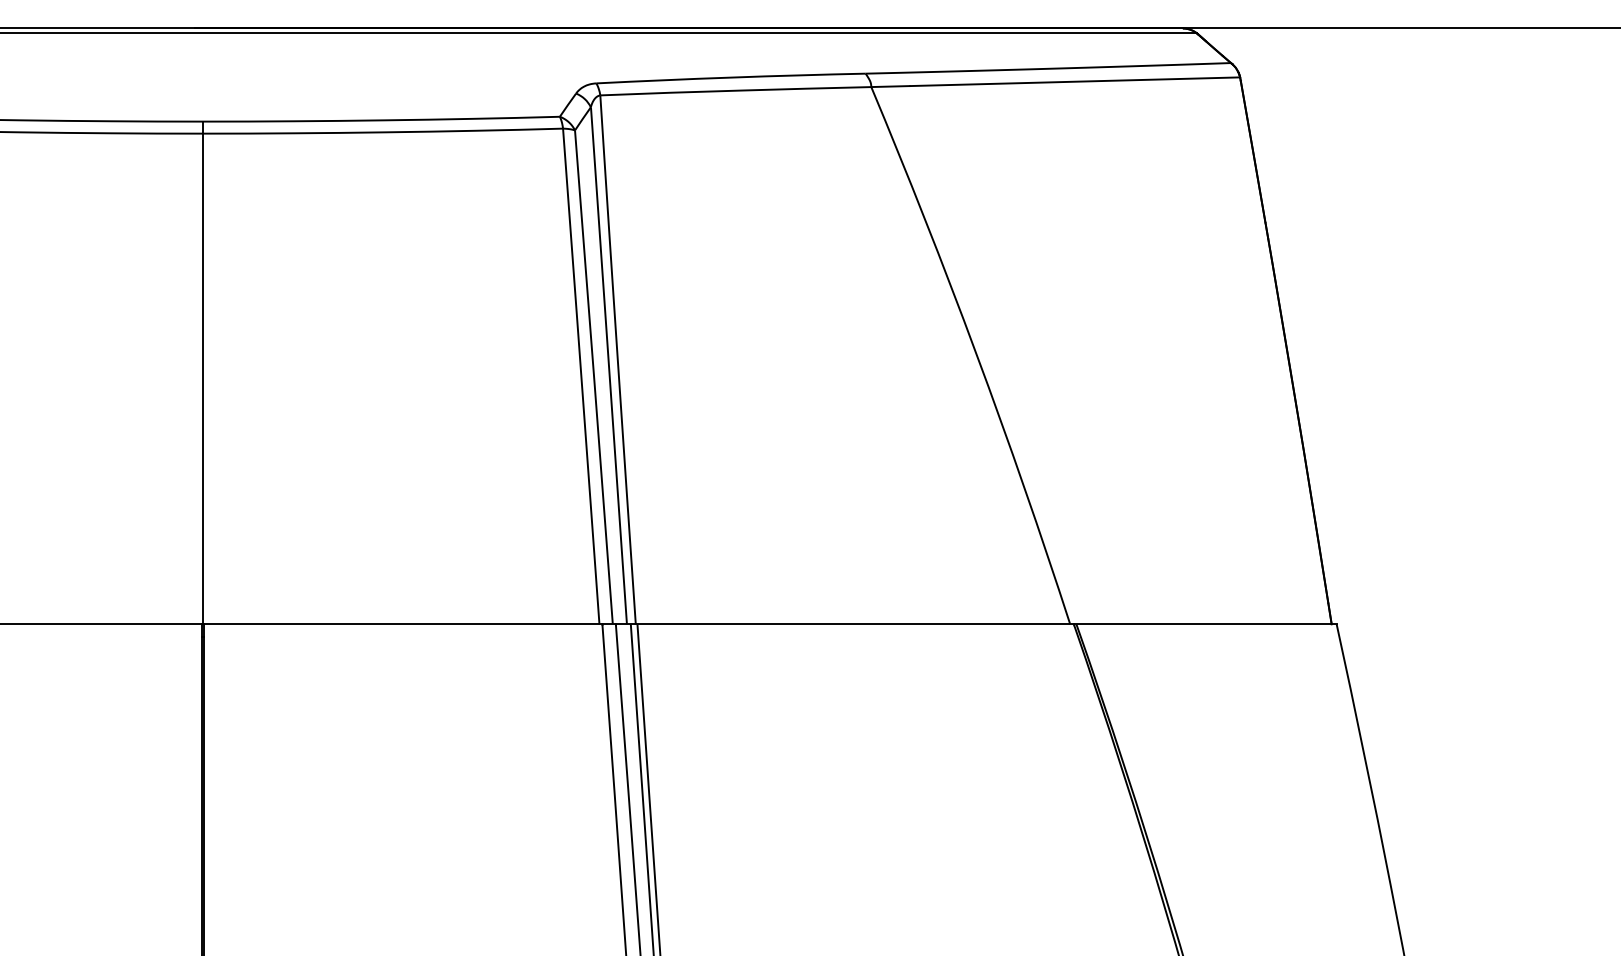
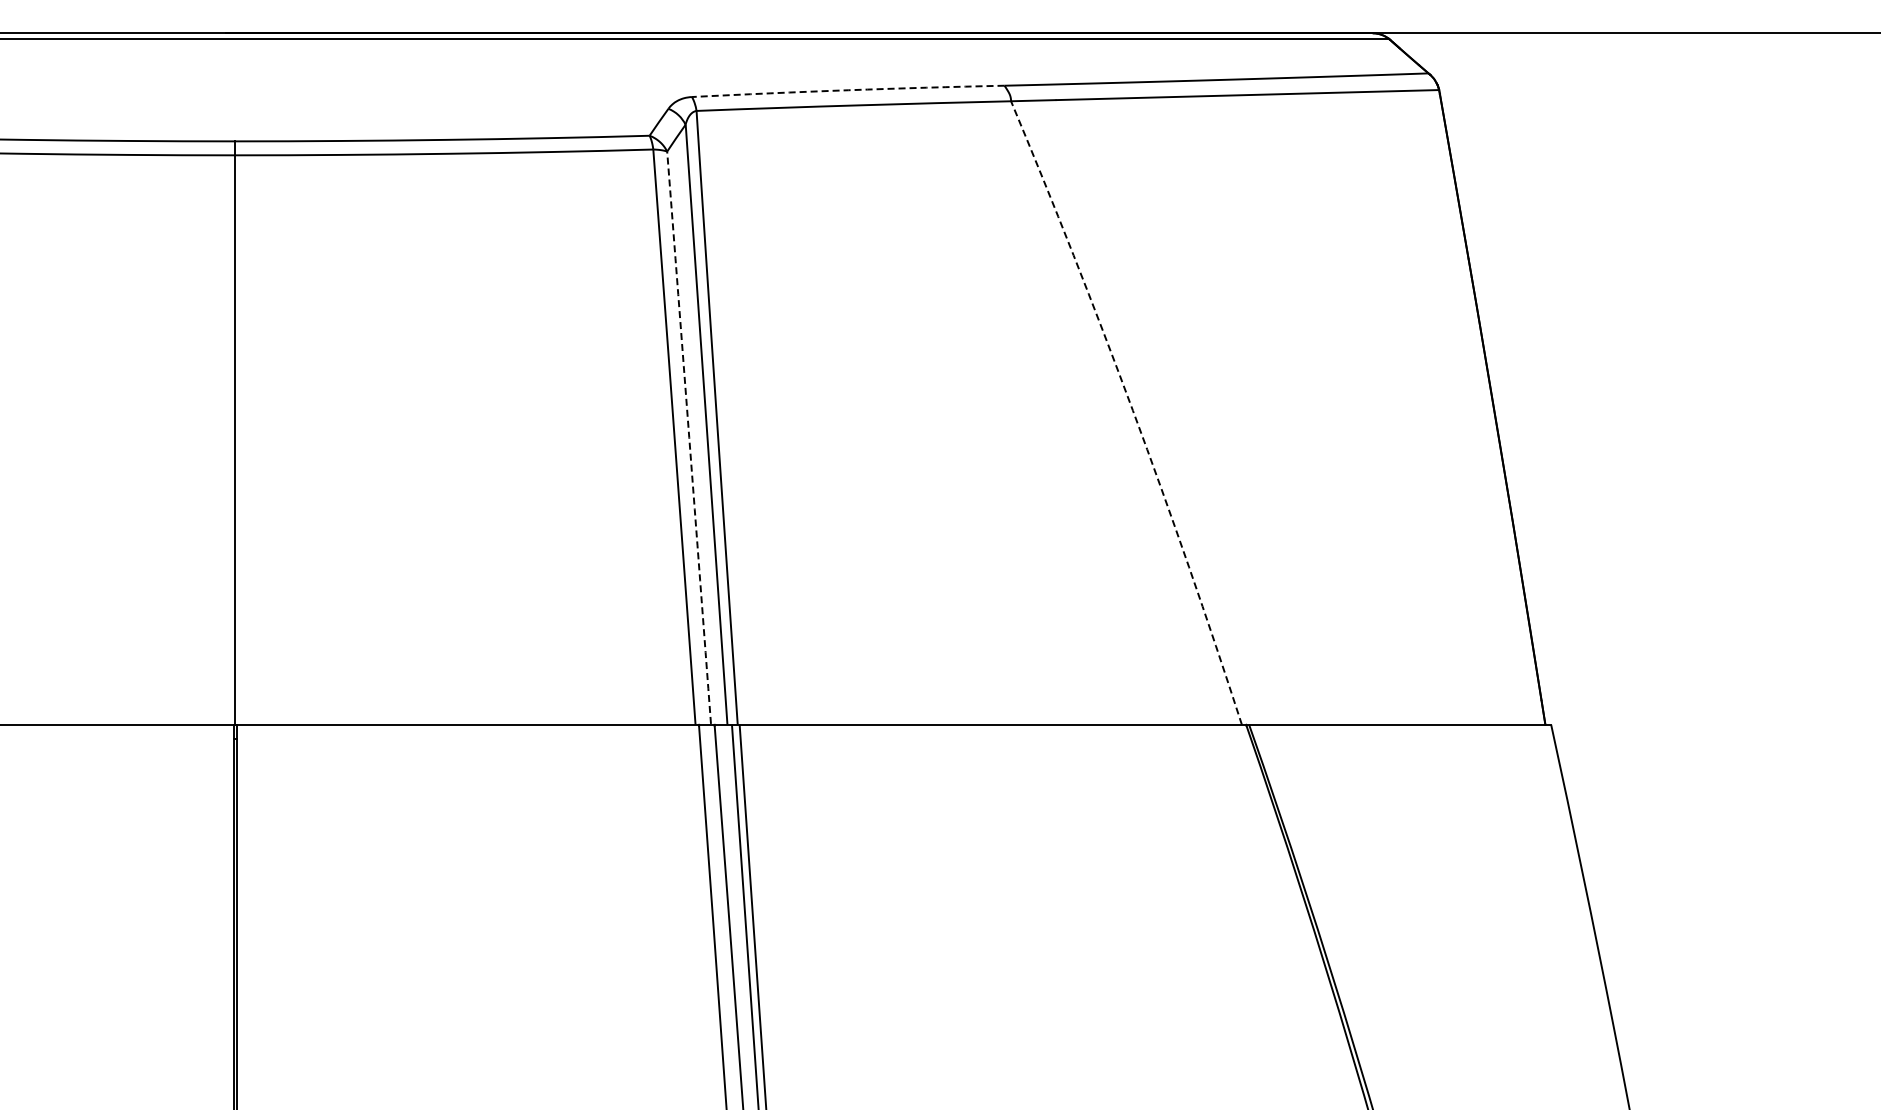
arc: (731, 77) -> (848, 90), solid -> dashed
arc: (975, 353) -> (1132, 410), solid -> dashed
arc: (594, 376) -> (689, 437), solid -> dashed

